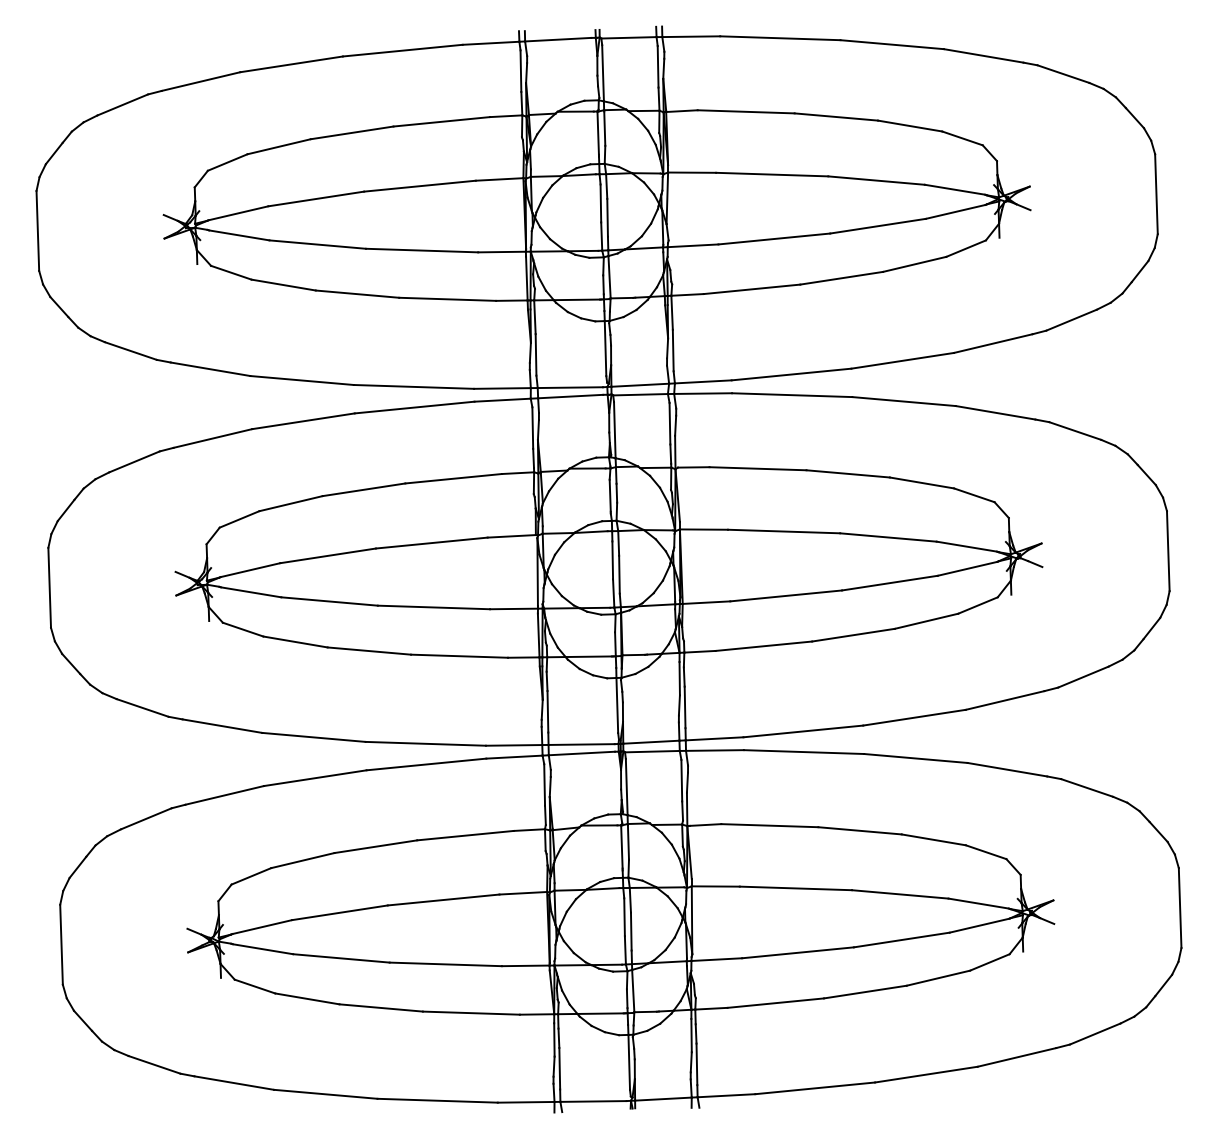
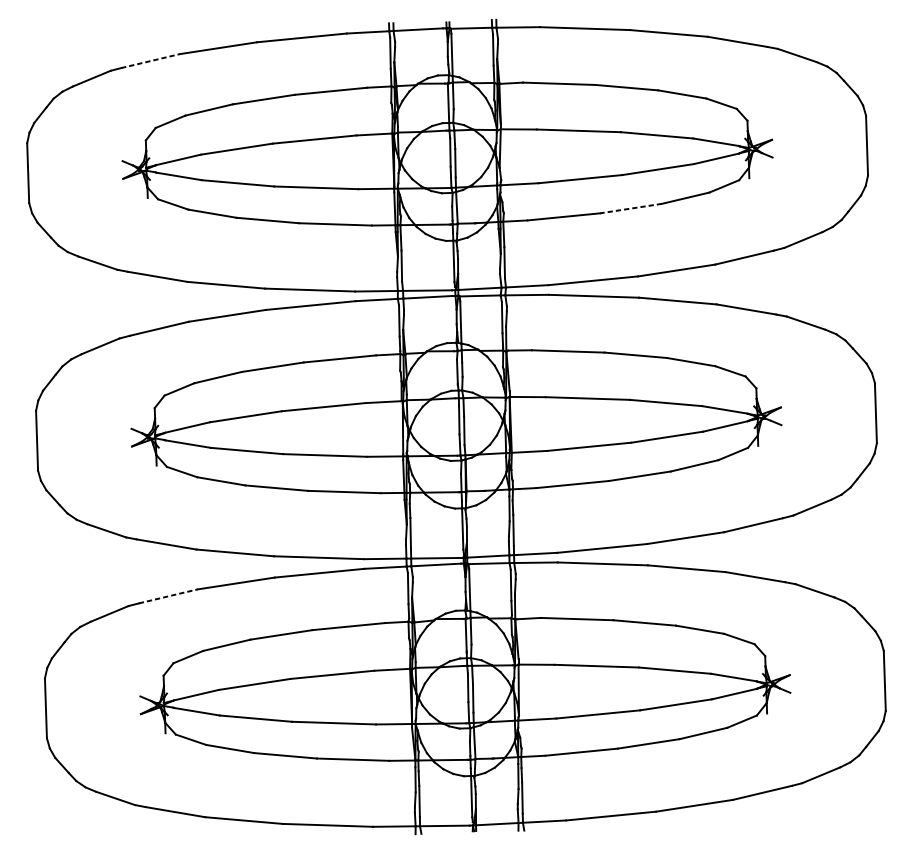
line: (201, 81) -> (150, 61), solid -> dashed
line: (841, 278) -> (630, 208), solid -> dashed
line: (225, 795) -> (168, 596), solid -> dashed

